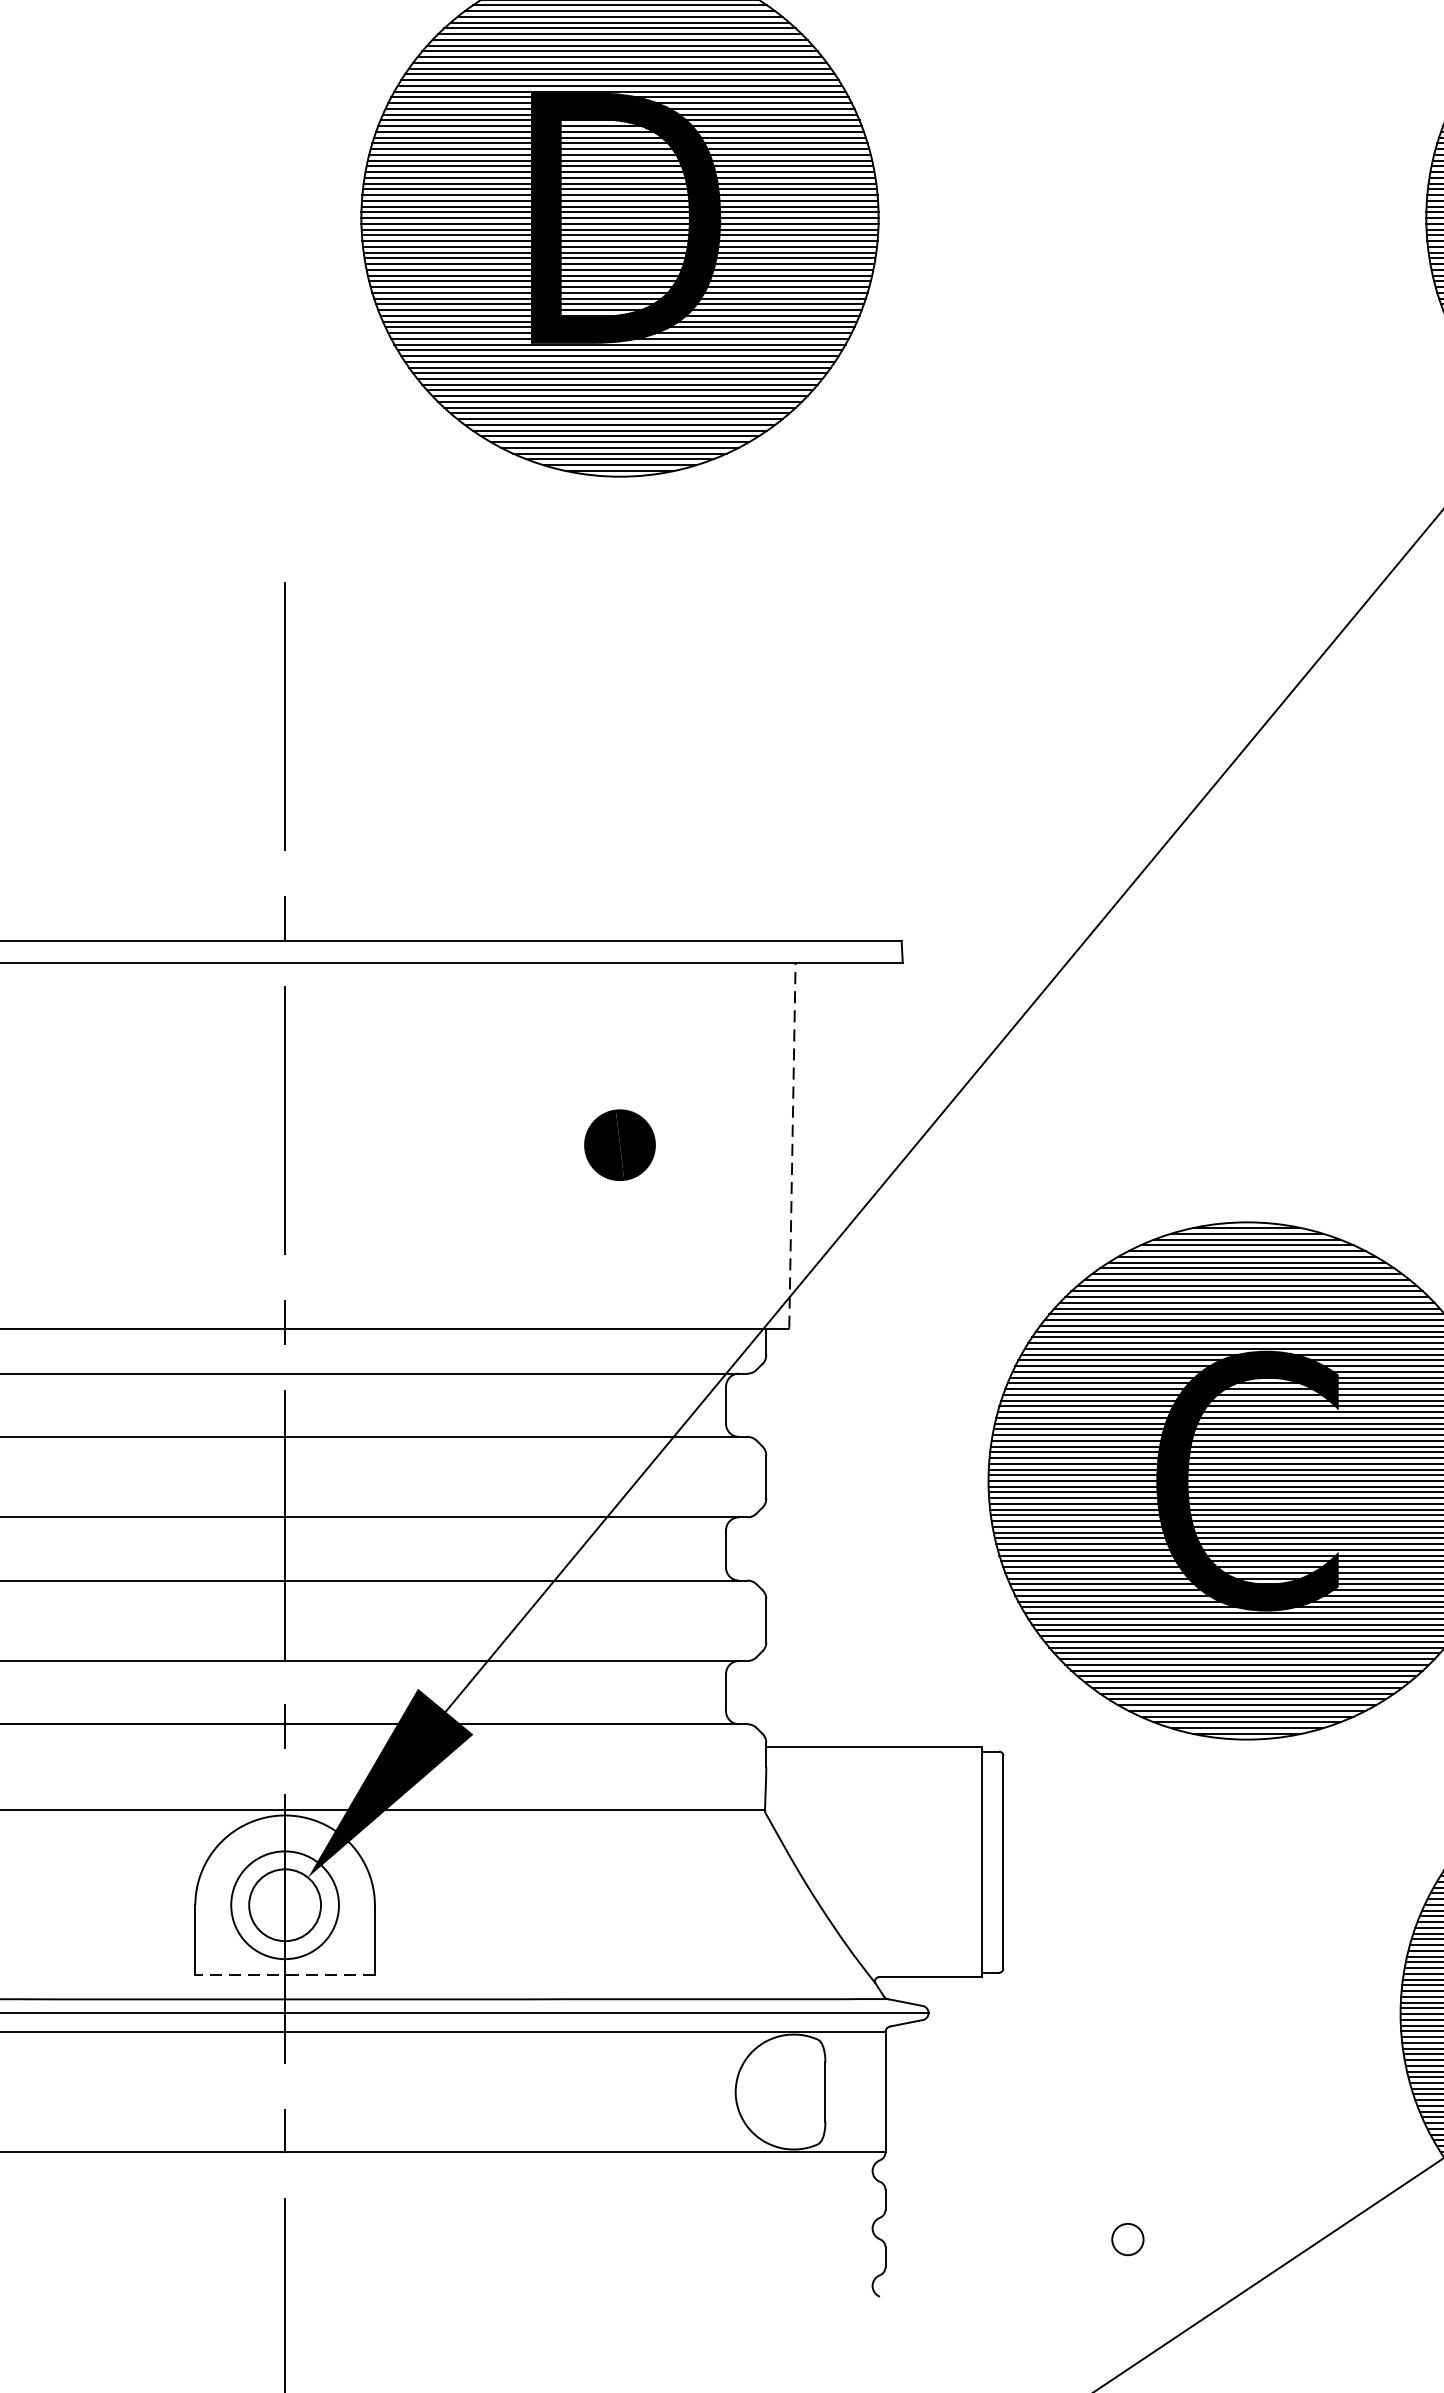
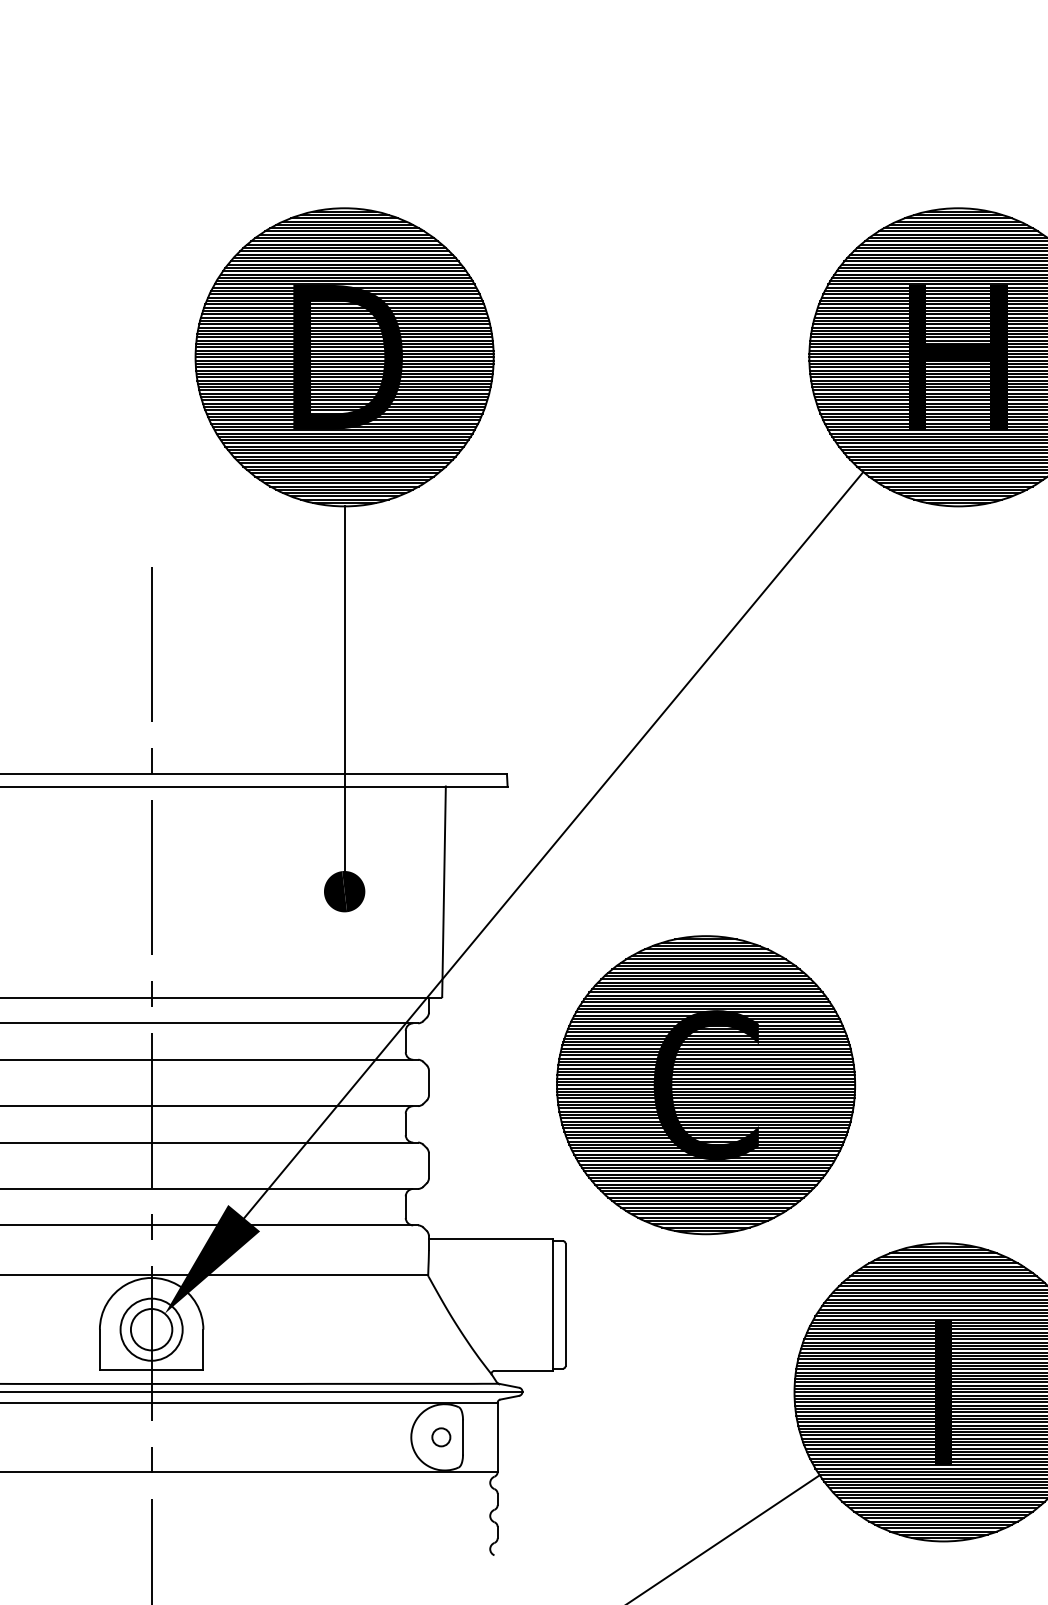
line: (619, 796) -> (344, 690), added
line: (793, 1144) -> (444, 891), dashed -> solid
line: (284, 1976) -> (151, 1370), dashed -> solid
circle: (1128, 2239) -> (441, 1437), moved

